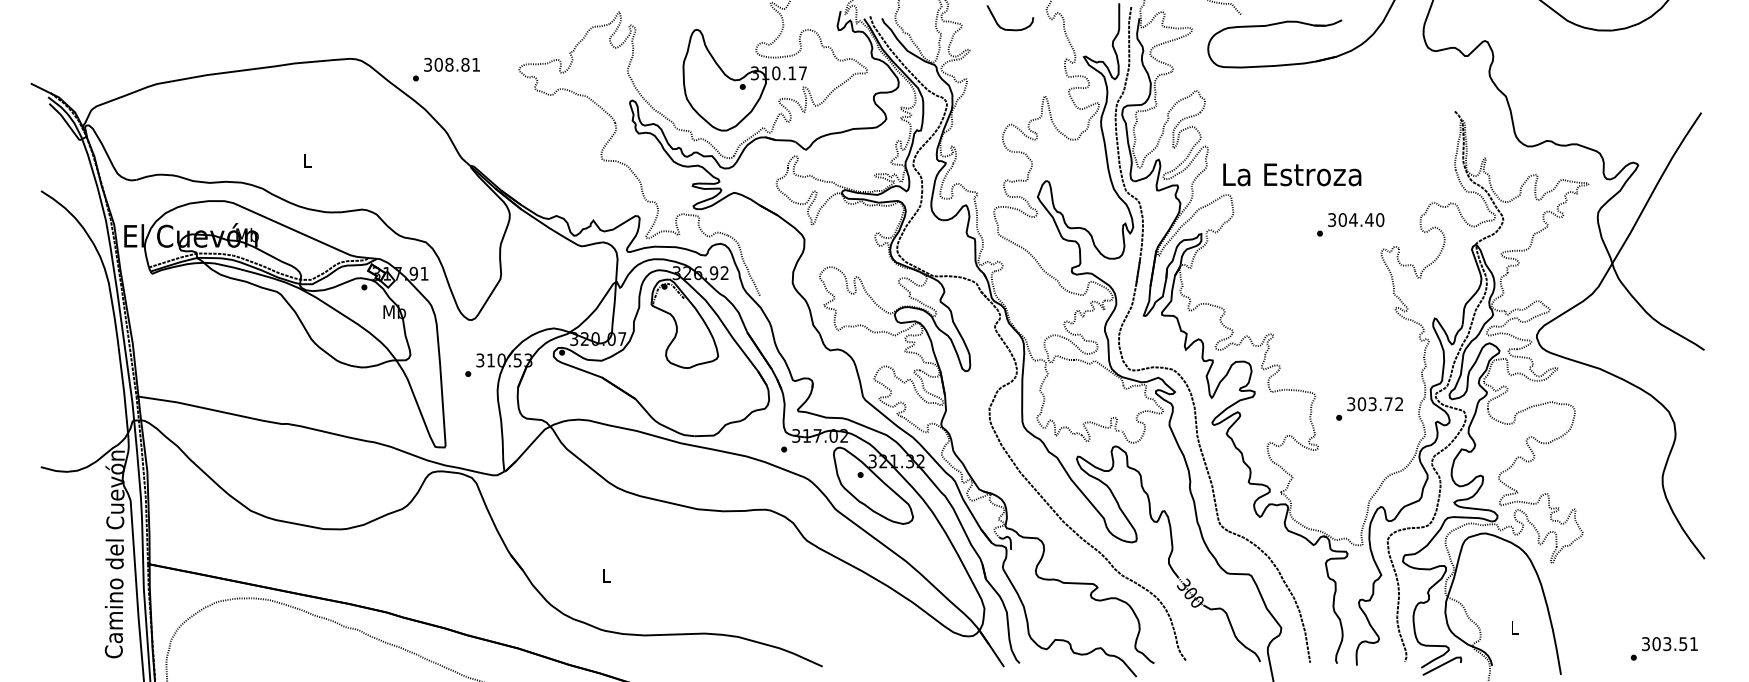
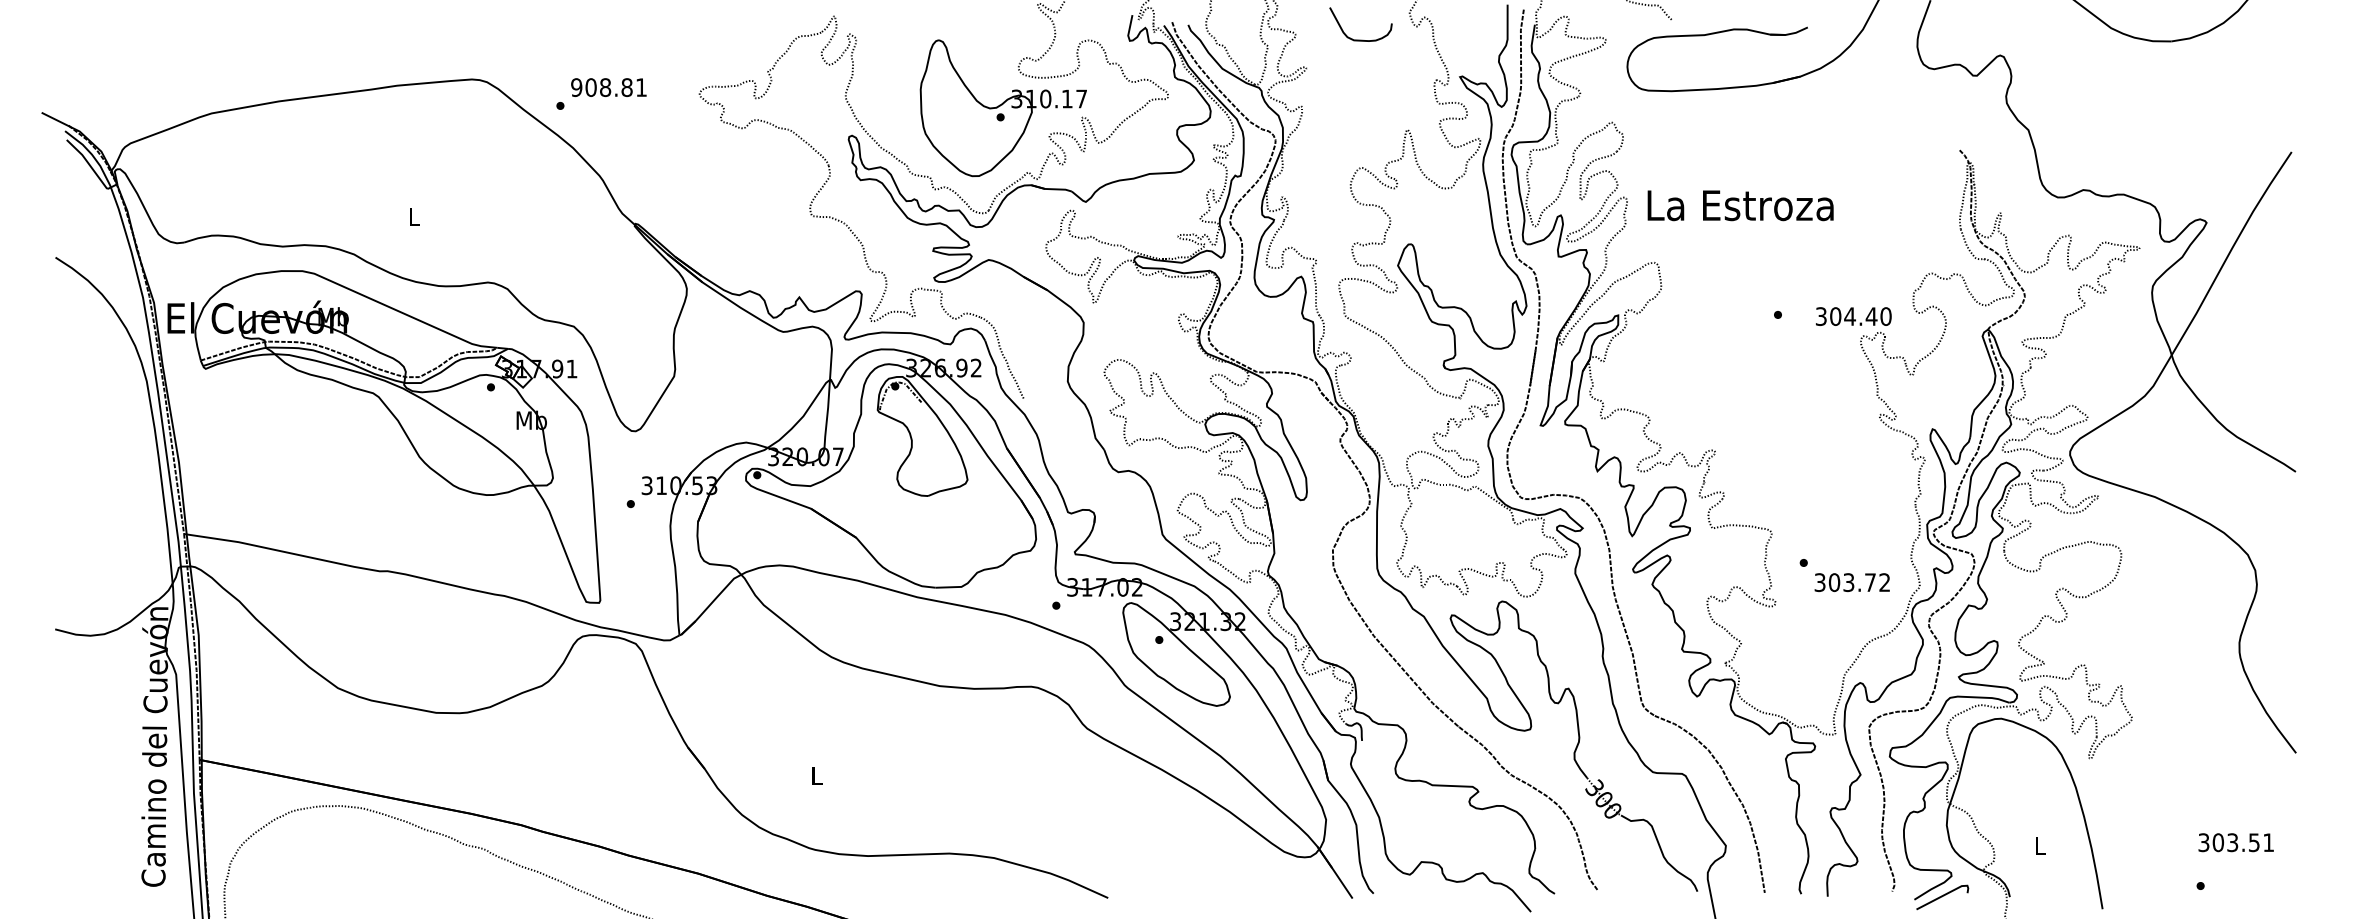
text: (427, 64) -> (576, 87), 308.81 -> 908.81
text: (1292, 174) -> (1740, 205), moved
text: (1356, 219) -> (1853, 316), moved
text: (1374, 404) -> (1851, 582), moved
text: (1669, 643) -> (2235, 842), moved

